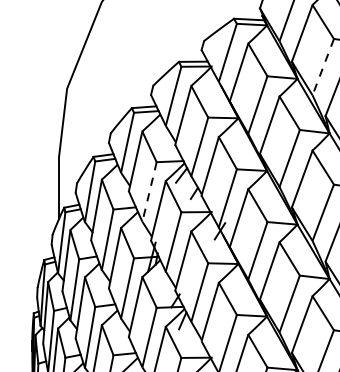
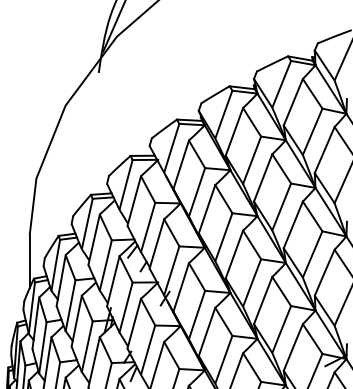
line: (322, 67) -> (251, 160), dashed -> solid
line: (149, 192) -> (105, 265), dashed -> solid

